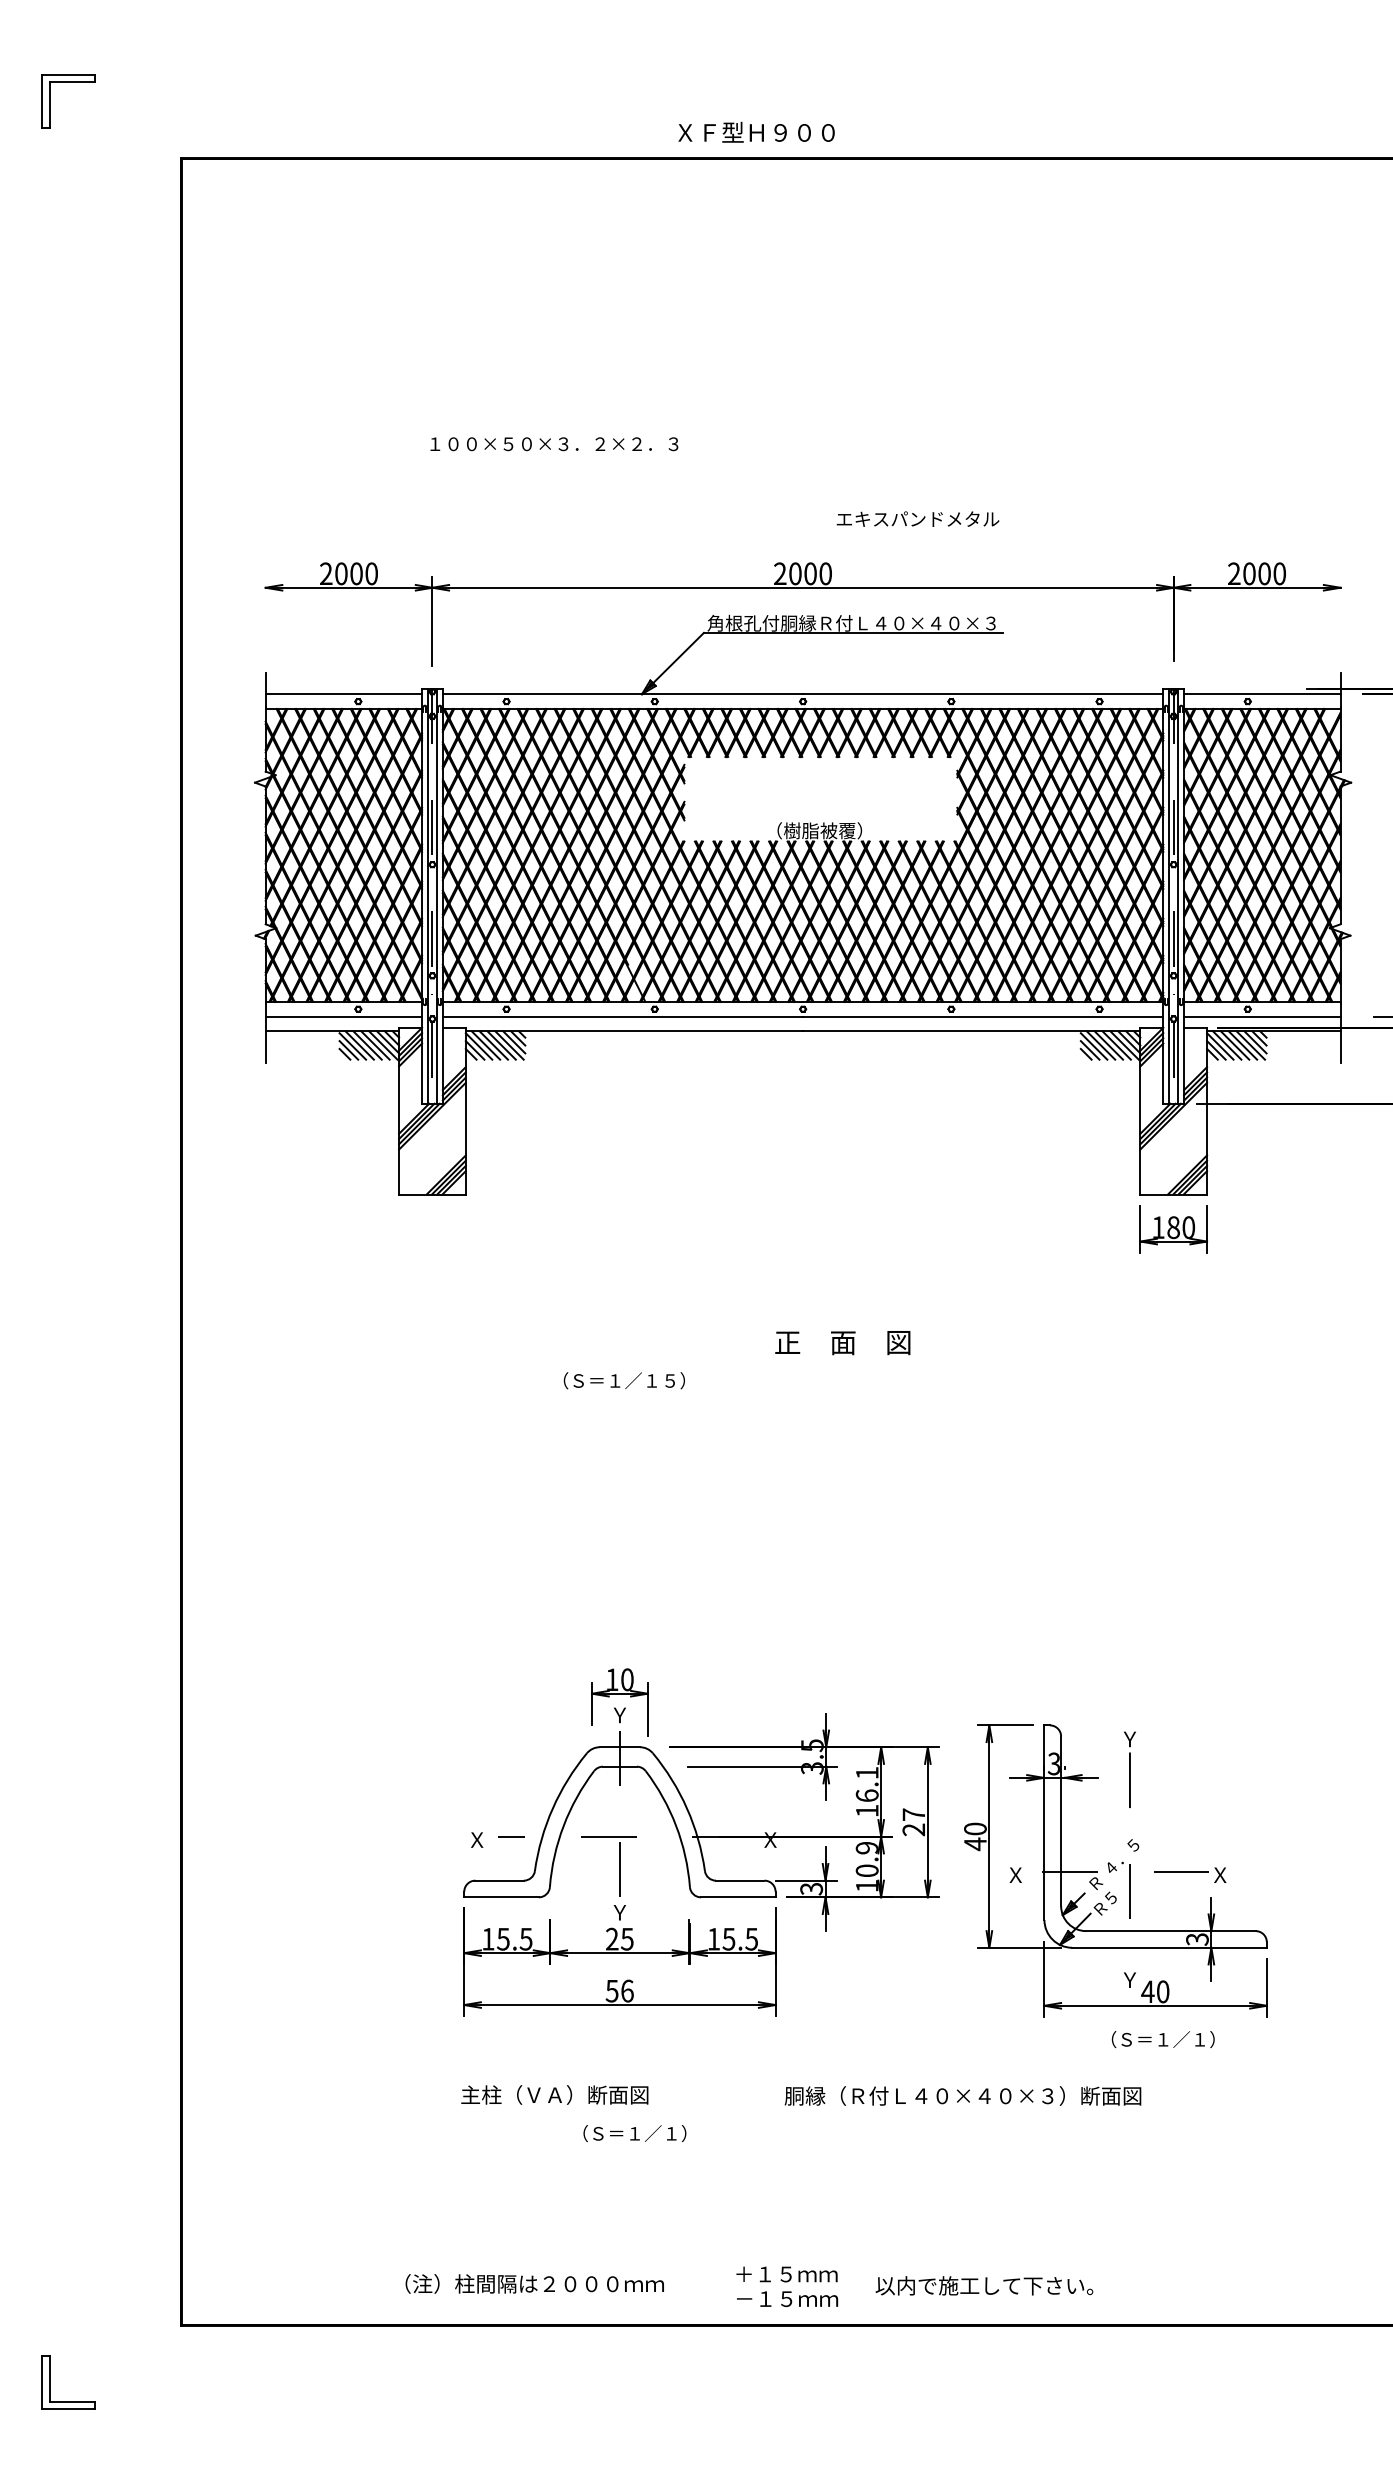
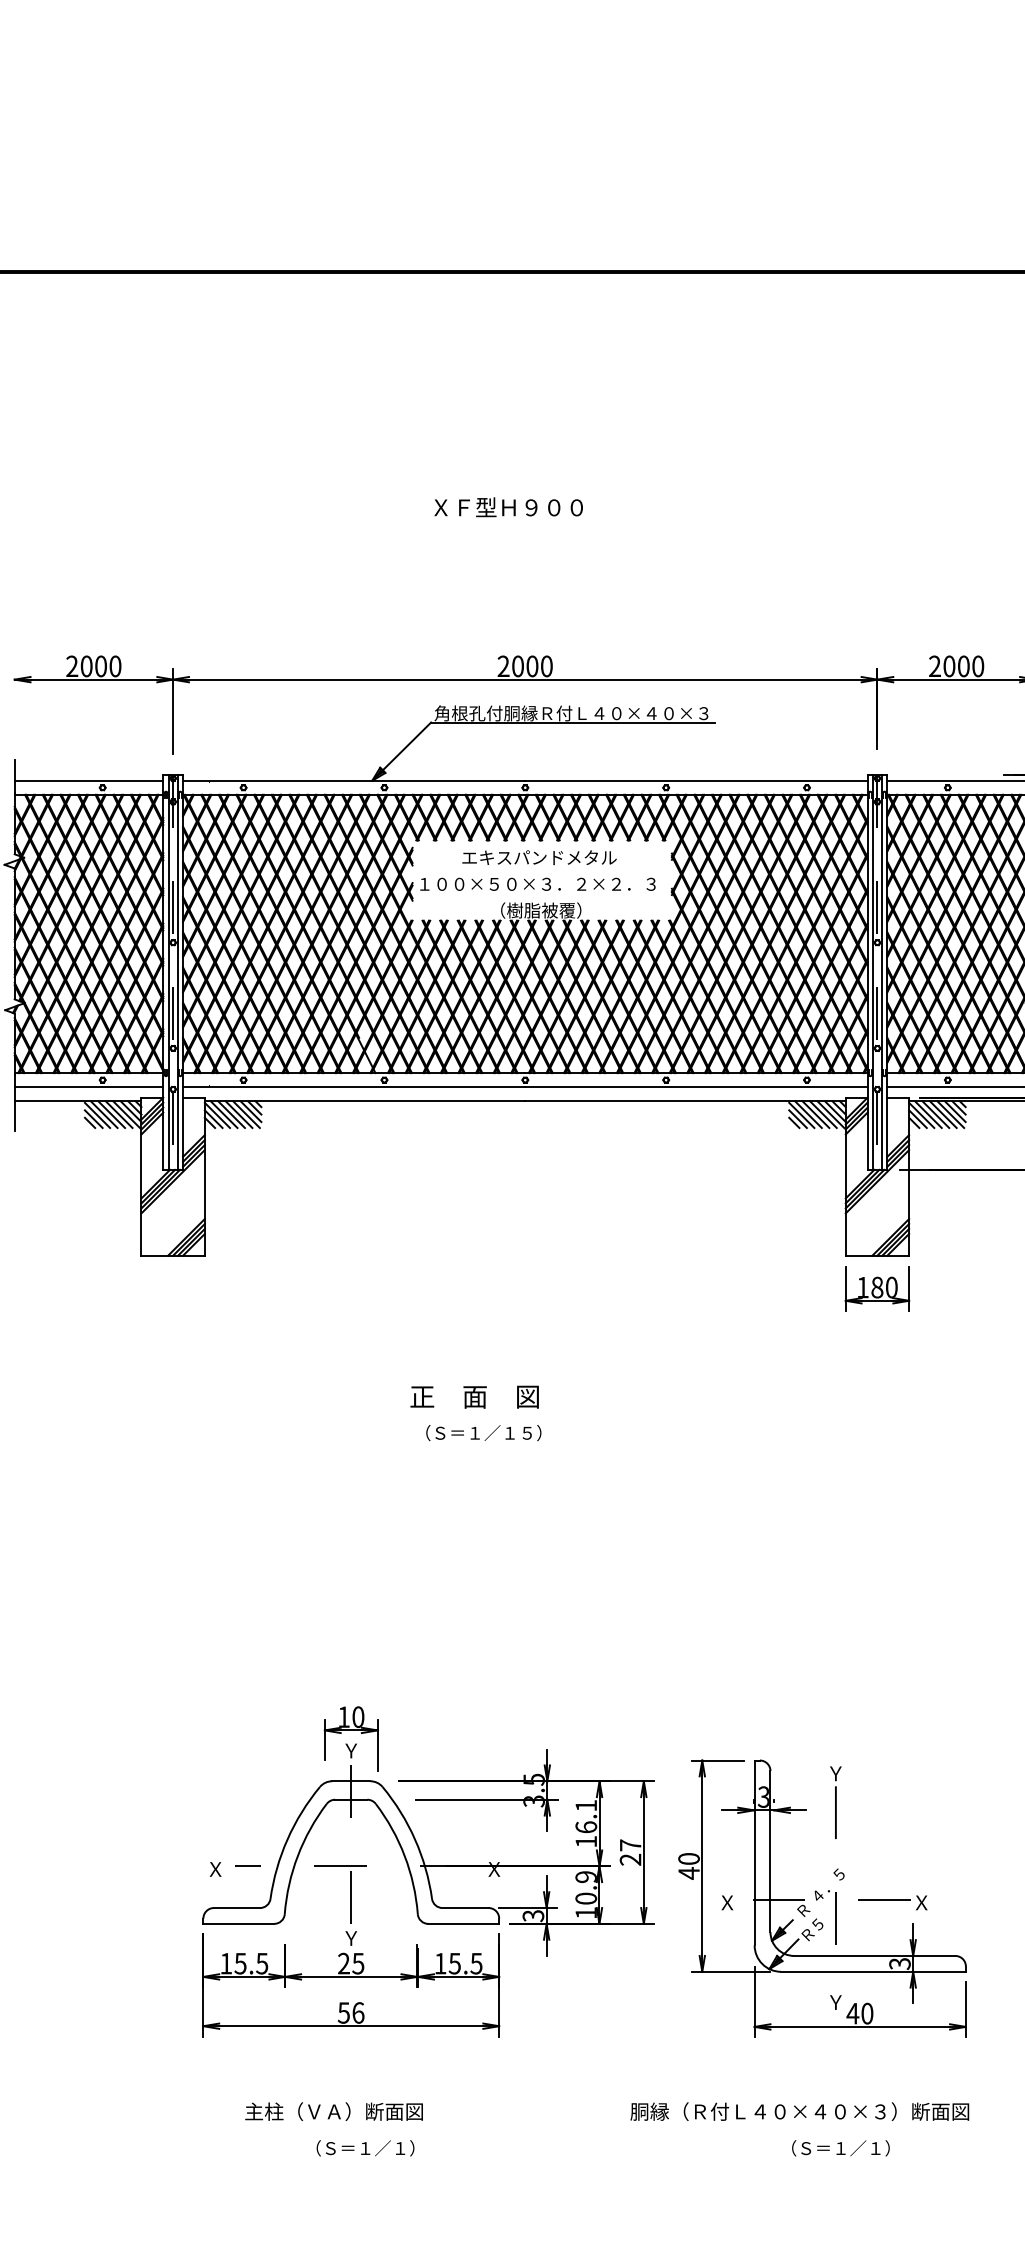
text: (756, 131) -> (508, 506), moved
text: (554, 444) -> (538, 884), moved
text: (917, 518) -> (539, 857), moved
text: (842, 1343) -> (474, 1397), moved
text: (623, 1380) -> (482, 1432), moved
text: (1162, 2039) -> (840, 2148), moved
text: (554, 2094) -> (333, 2111), moved
text: (962, 2095) -> (799, 2111), moved

